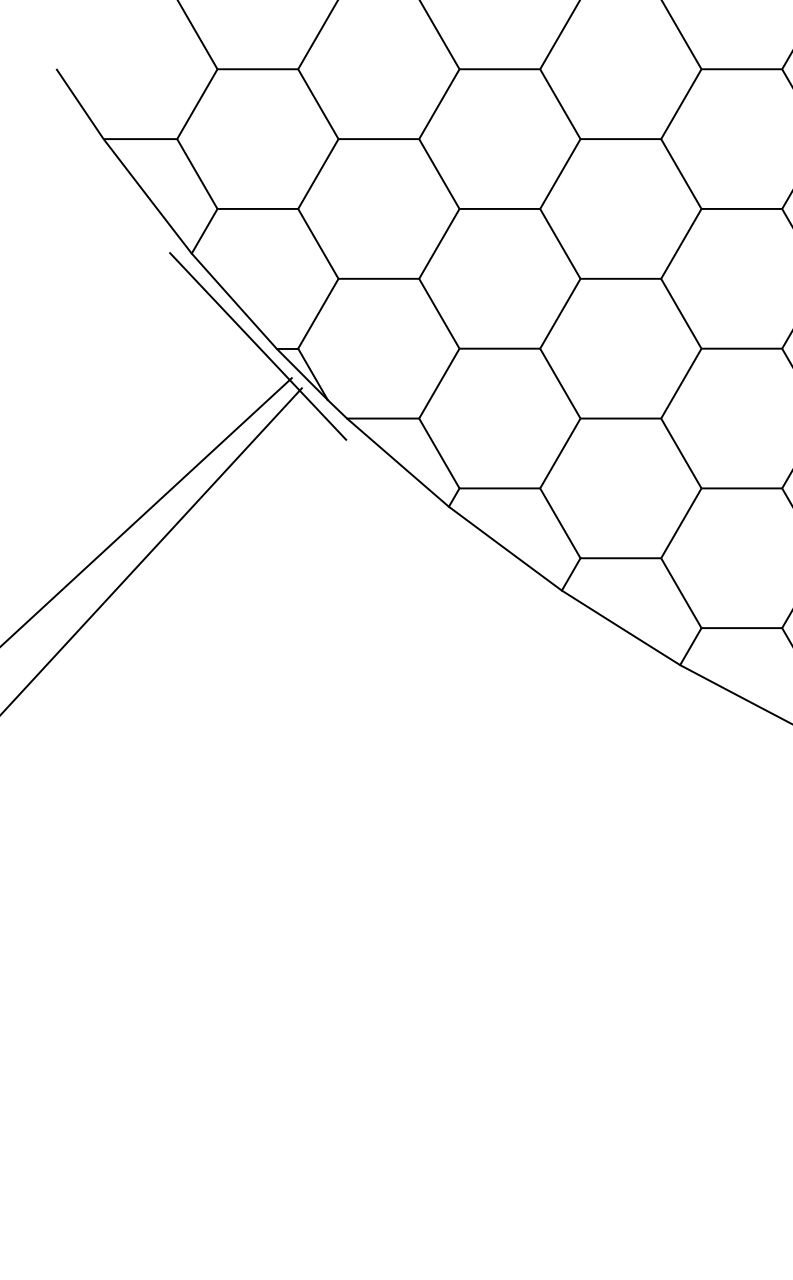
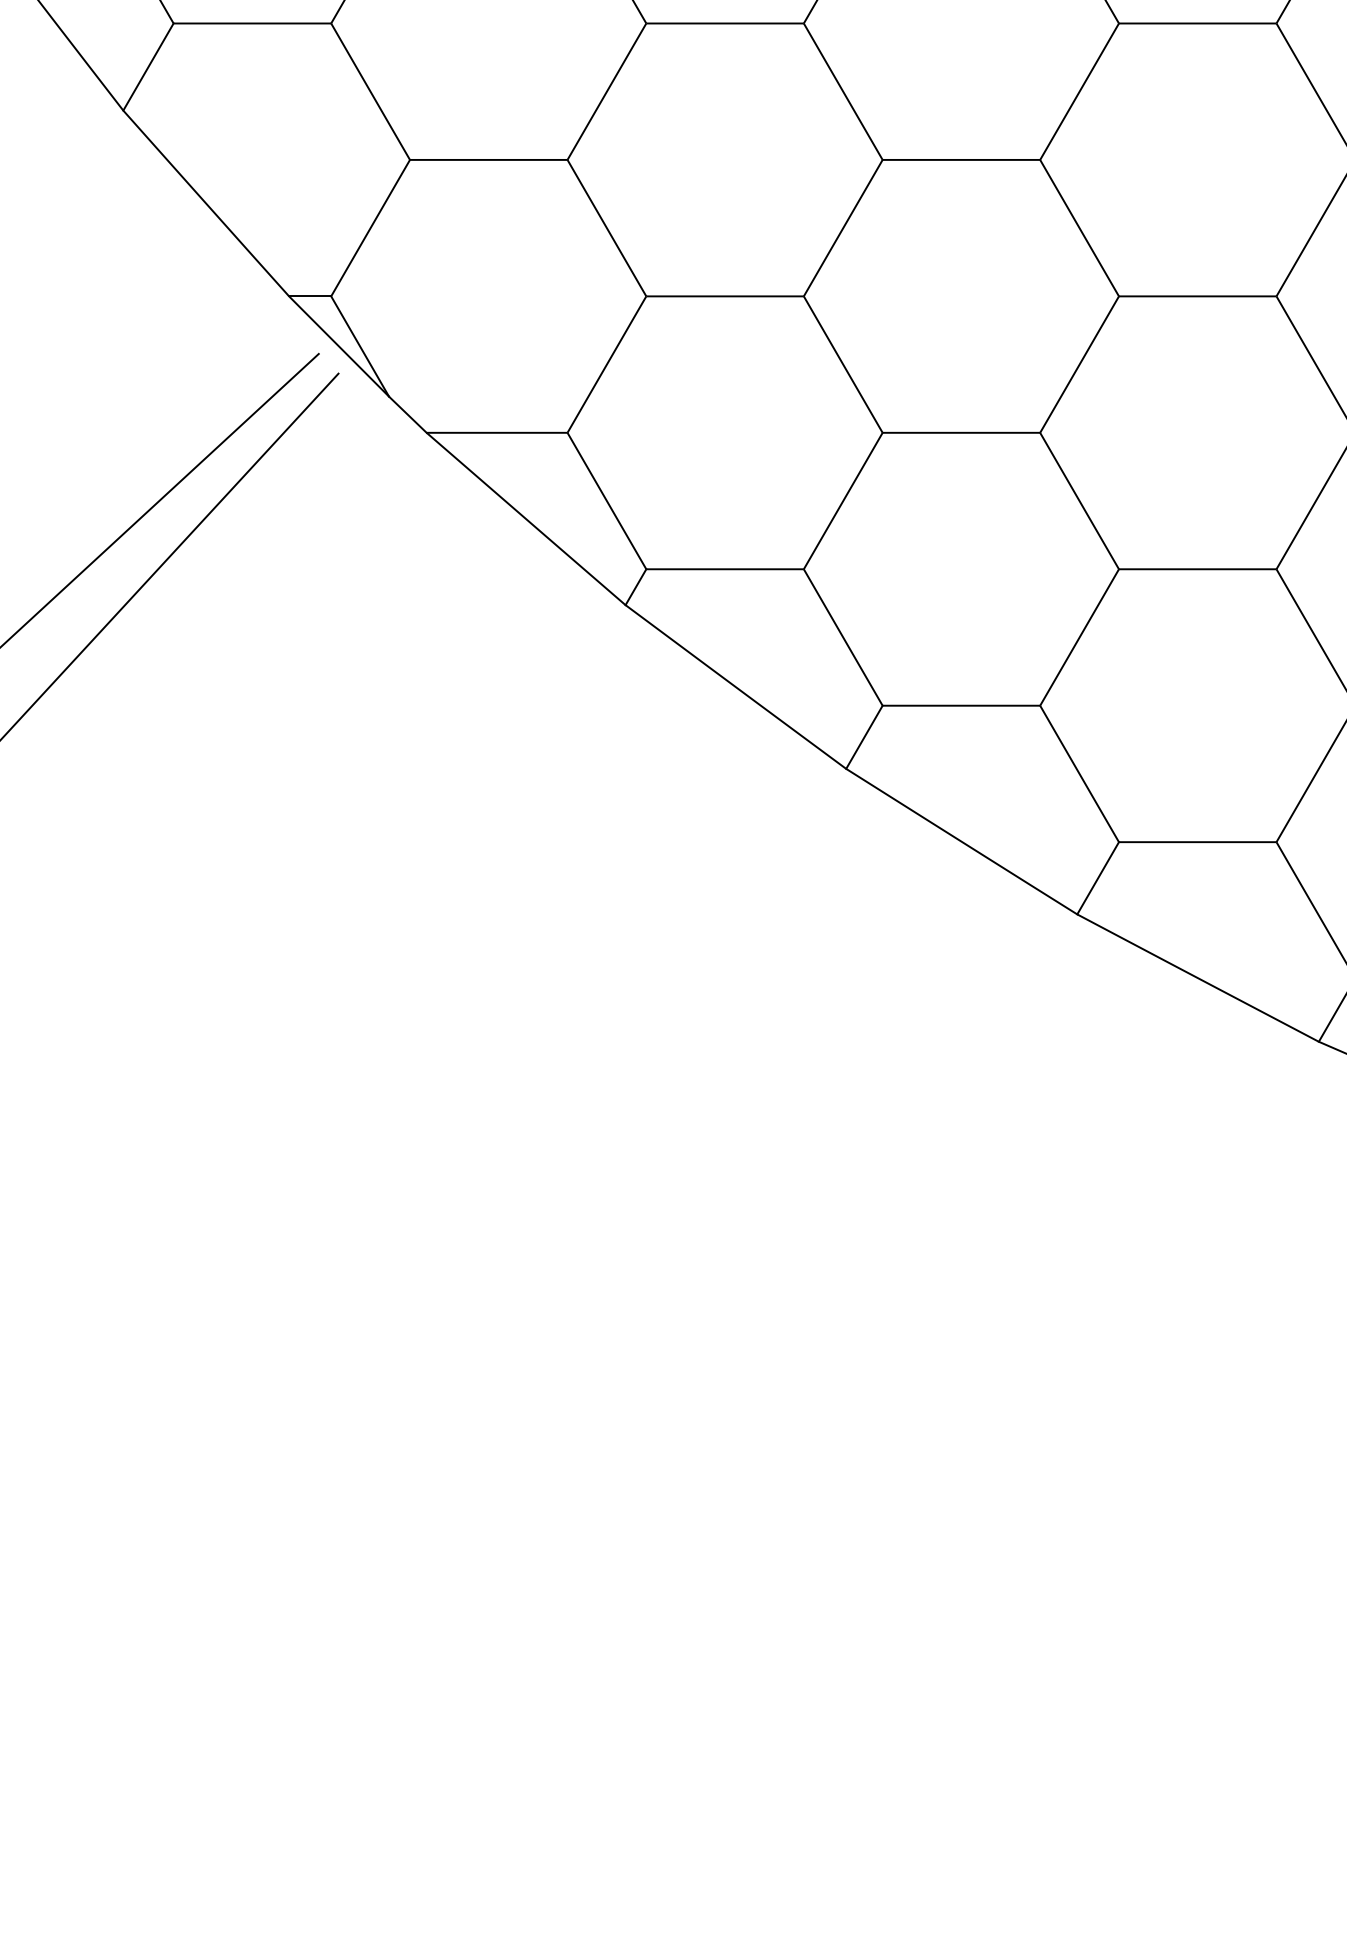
line: (258, 346) -> (253, 292), removed

